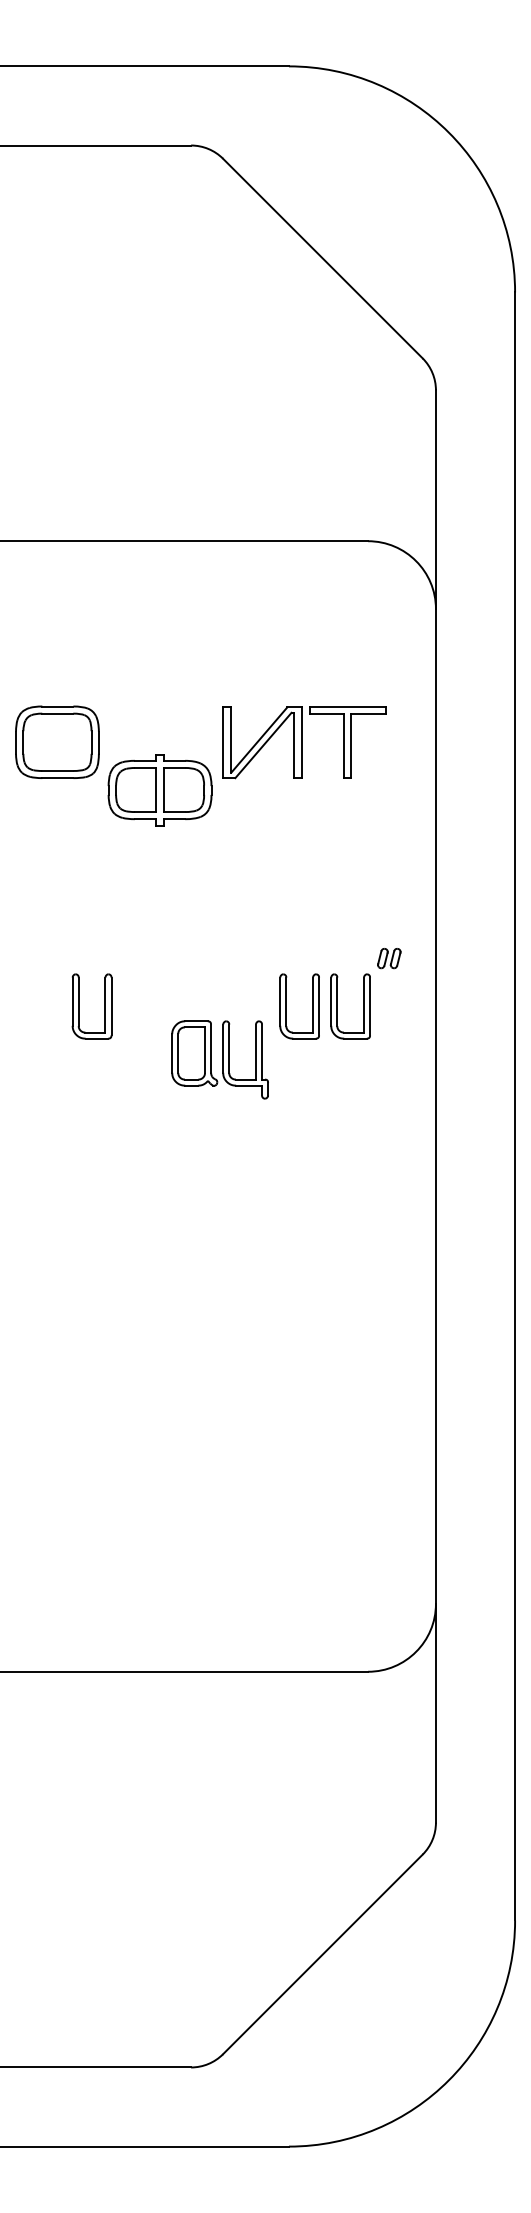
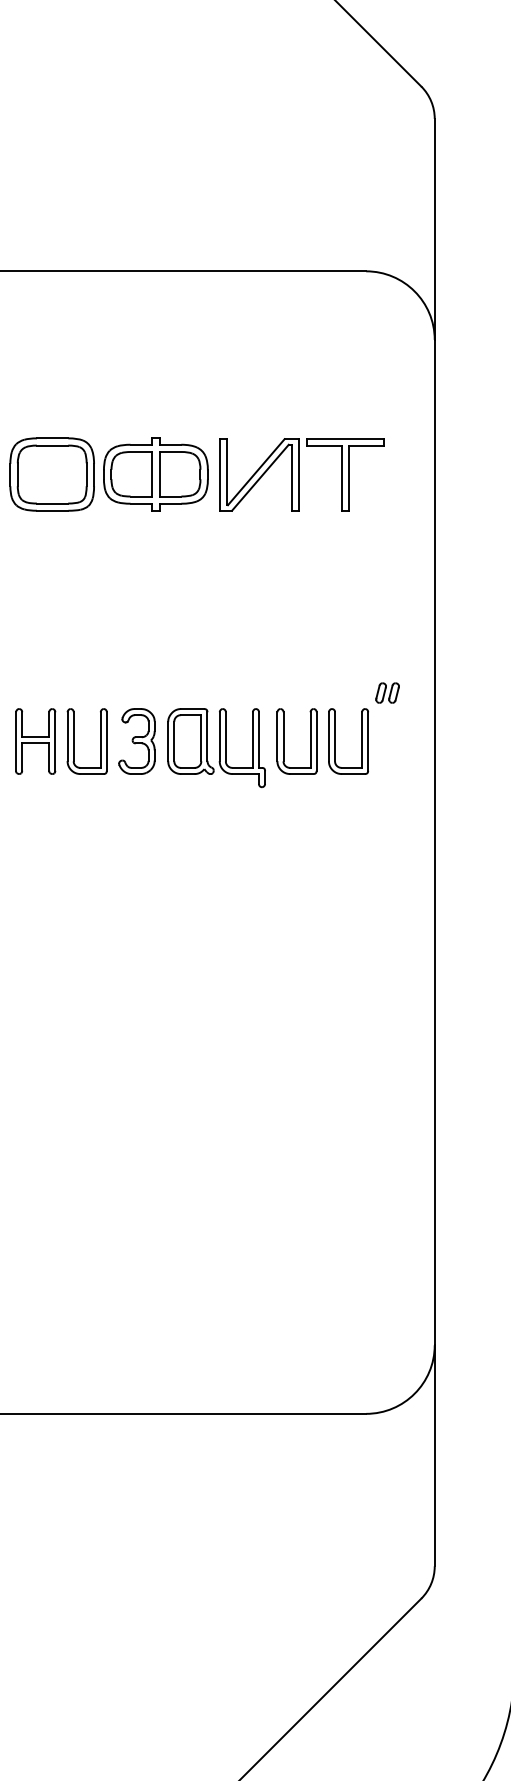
part: (159, 790) -> (155, 474), moved
part: (40, 1006) -> (35, 741), added
part: (140, 1006) -> (136, 741), added
part: (219, 1059) -> (215, 747), moved

